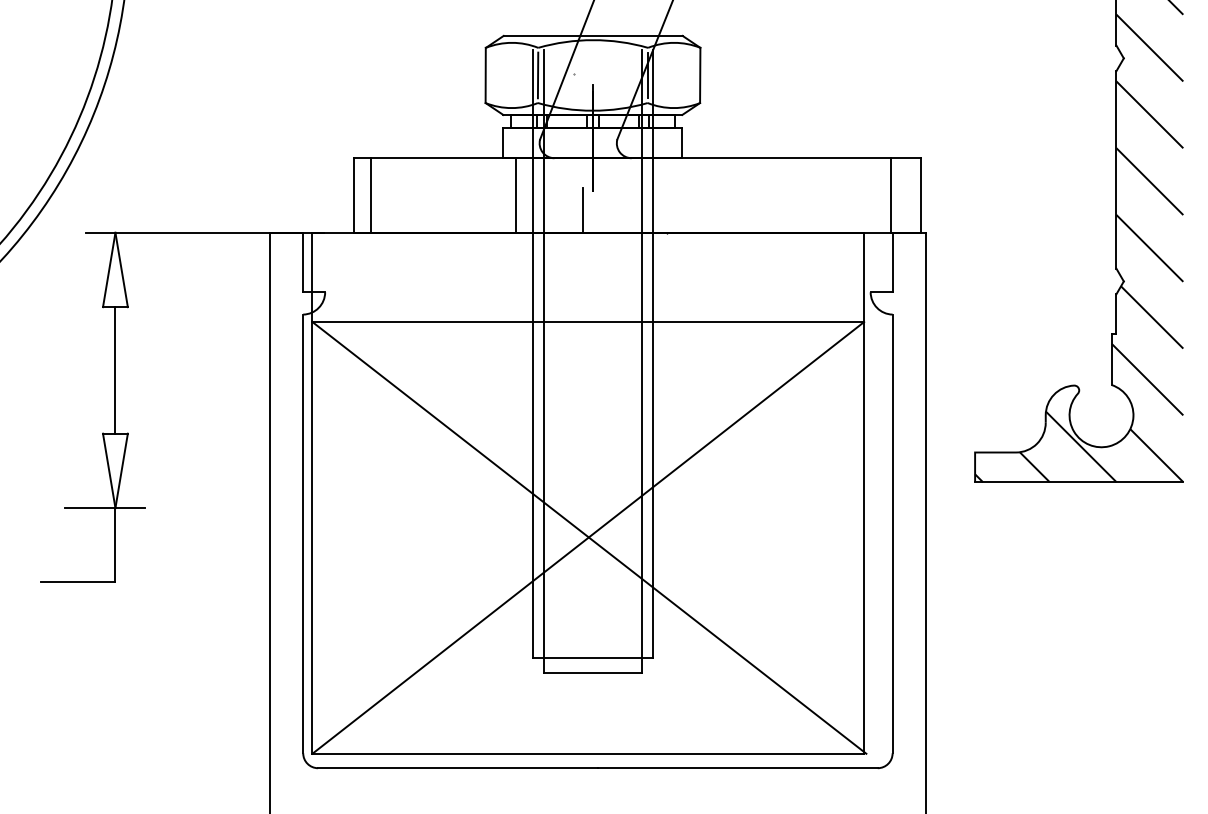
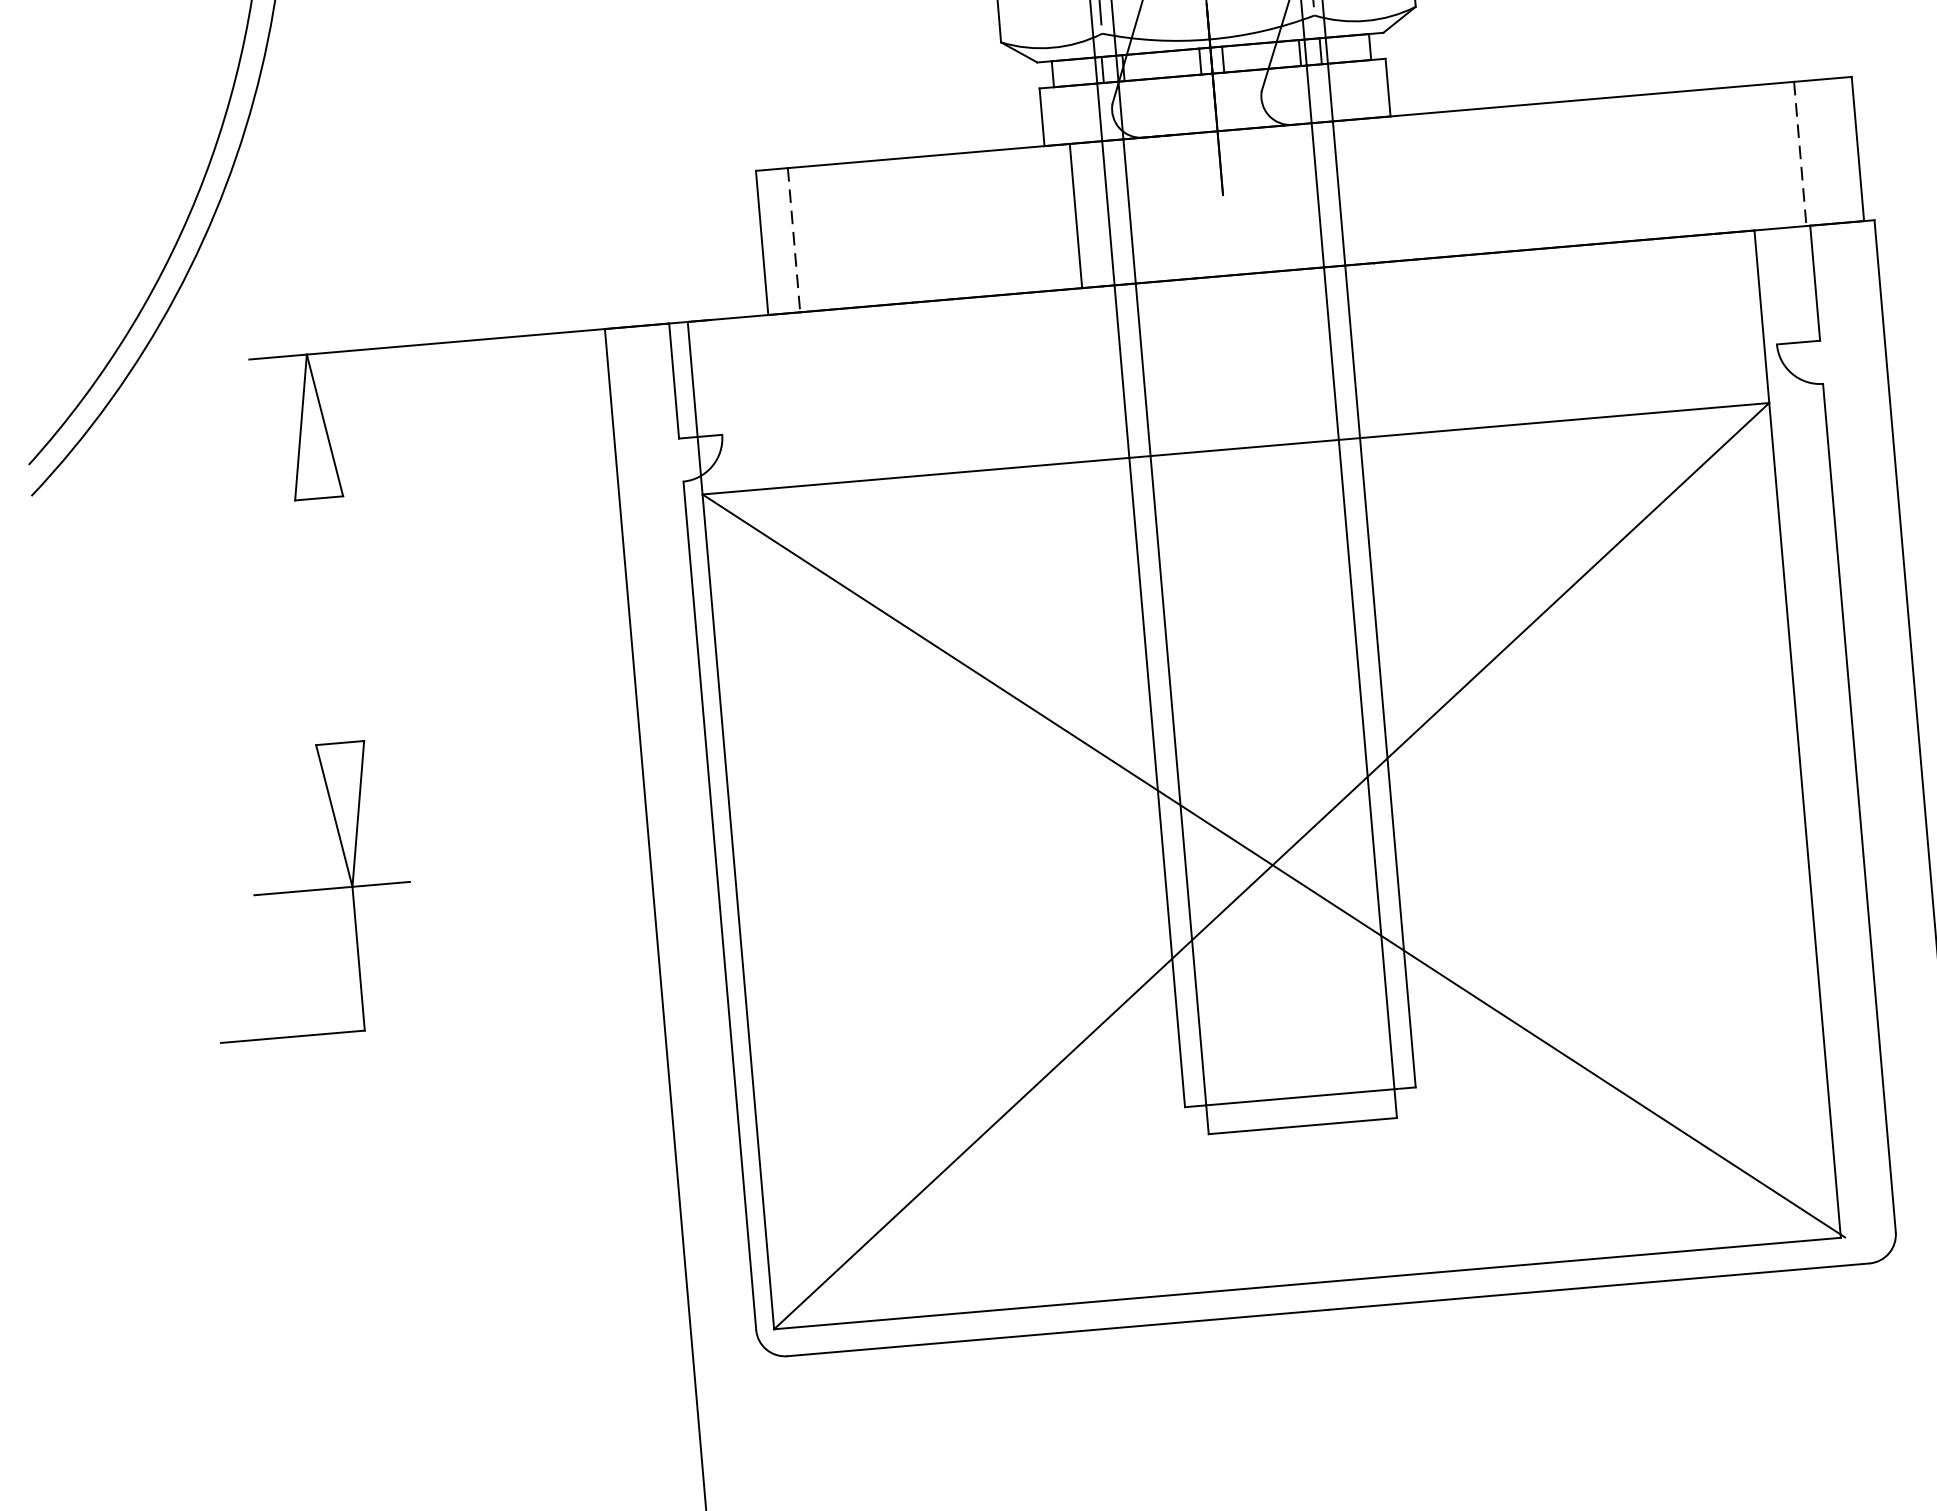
line: (370, 196) -> (793, 242), solid -> dashed
line: (891, 196) -> (1801, 155), solid -> dashed
line: (583, 209) -> (1207, 231), removed
line: (115, 370) -> (329, 620), removed

